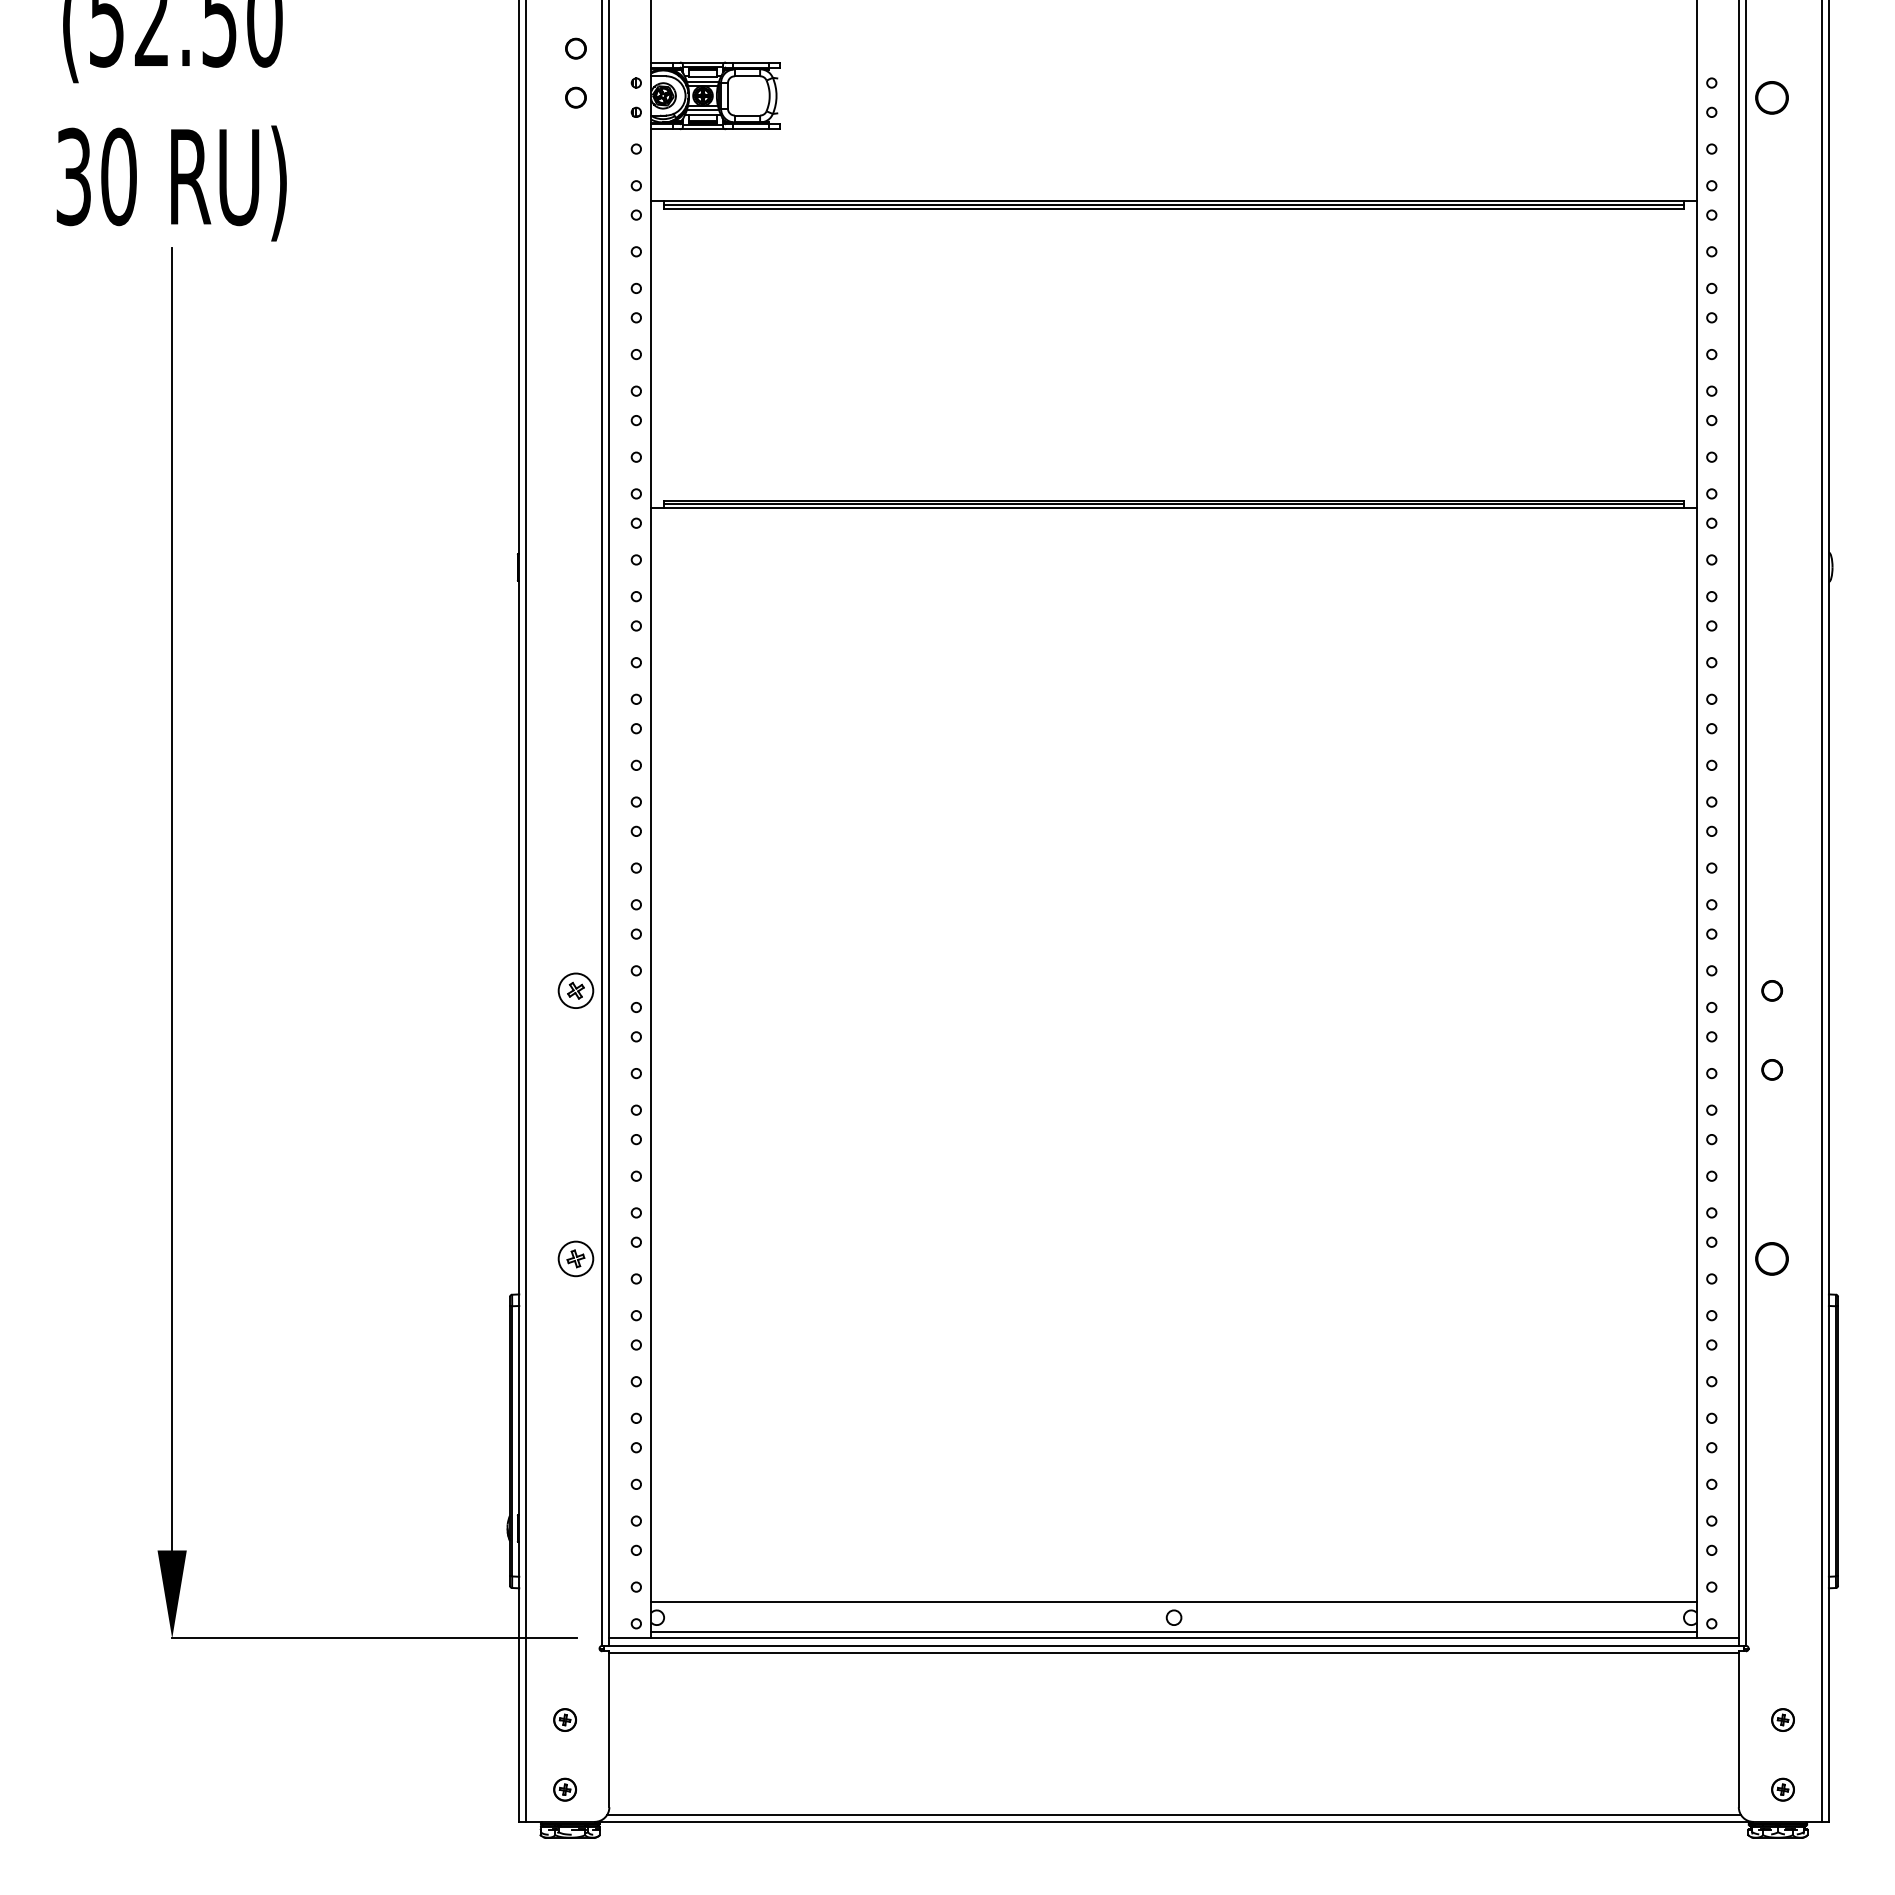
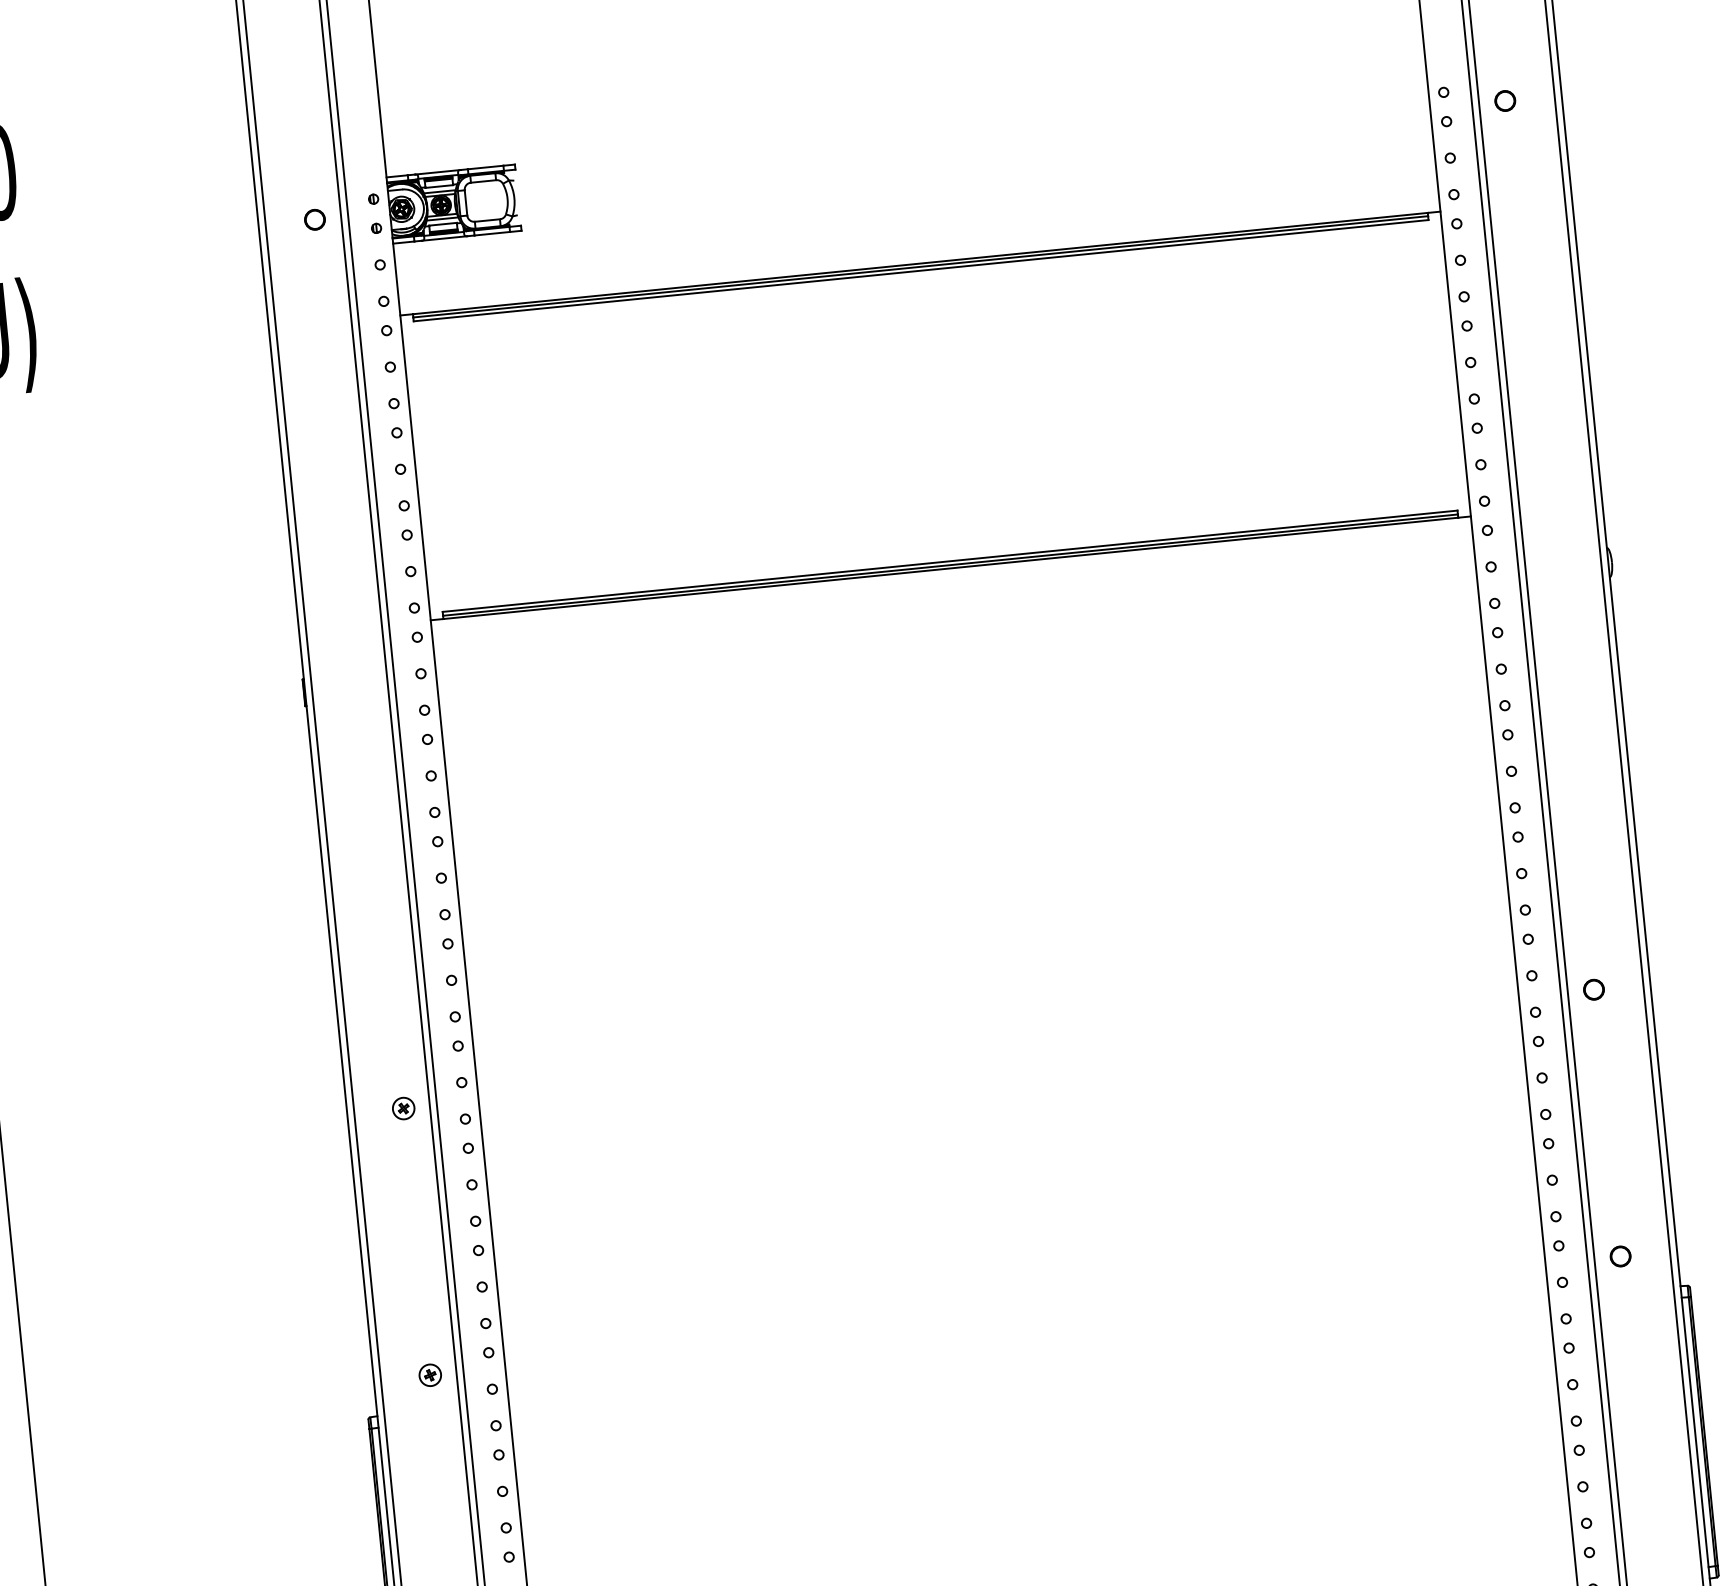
part: (575, 48) -> (309, 170), removed
part: (1772, 97) -> (1505, 100), size x0.62
part: (575, 990) -> (403, 1108), size x0.62
part: (1772, 1069) -> (1602, 1067), removed
part: (575, 1258) -> (429, 1374), size x0.62
part: (1772, 1258) -> (1620, 1256), size x0.62

